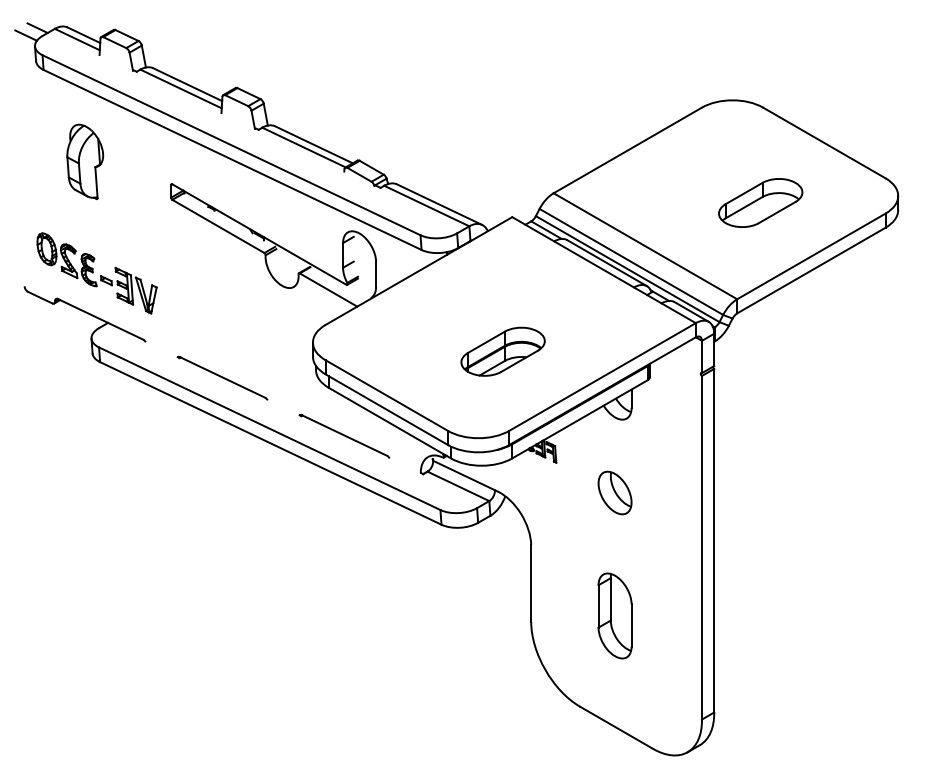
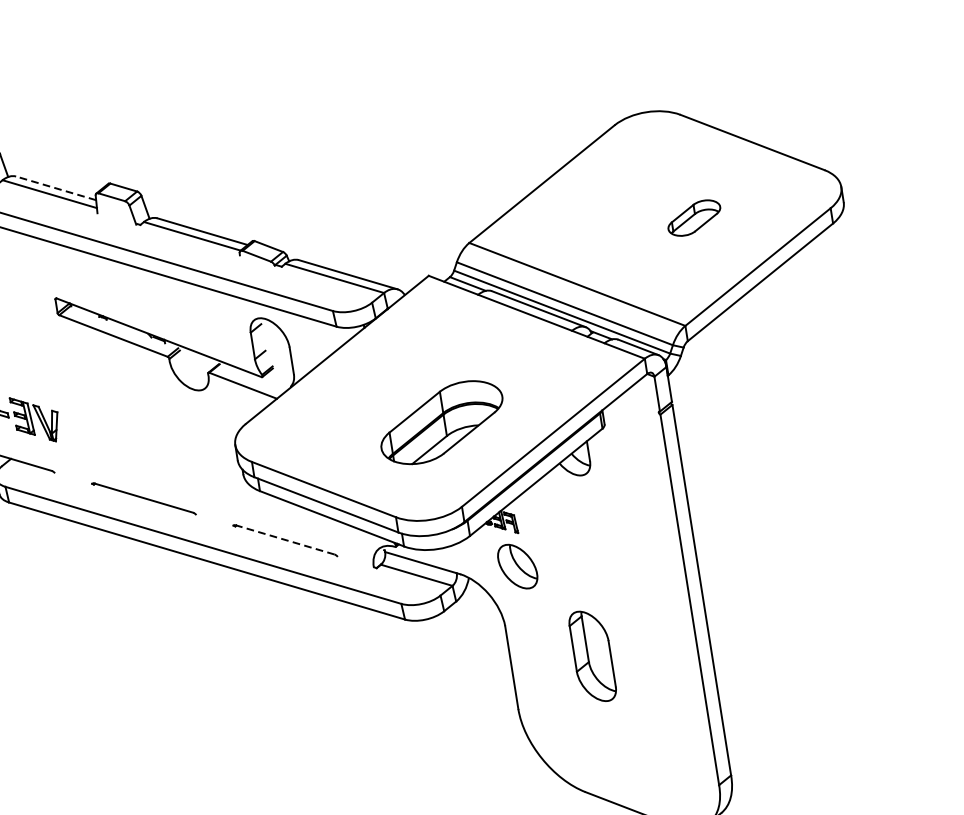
line: (187, 84) -> (55, 188), solid -> dashed
part: (760, 202) -> (693, 217), size x0.6
part: (502, 351) -> (441, 422), size x1.4
line: (343, 435) -> (284, 540), solid -> dashed
part: (614, 492) -> (517, 566), moved
part: (614, 615) -> (592, 655), moved

